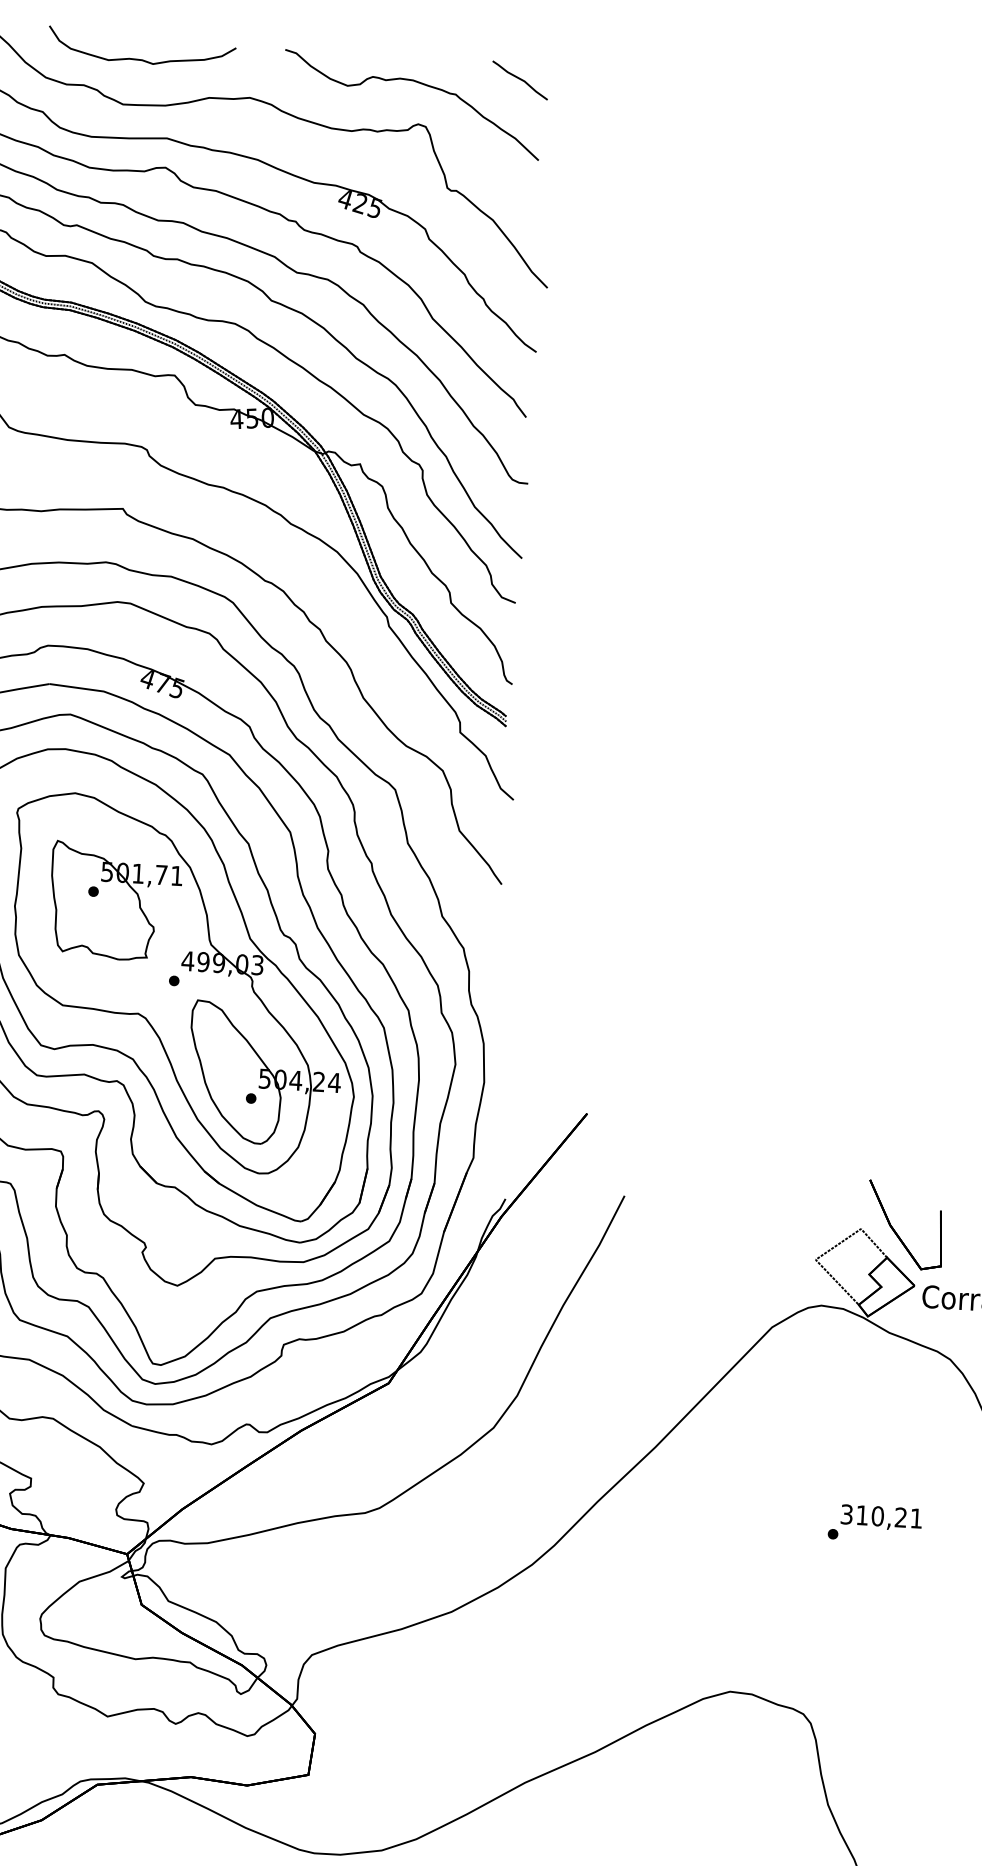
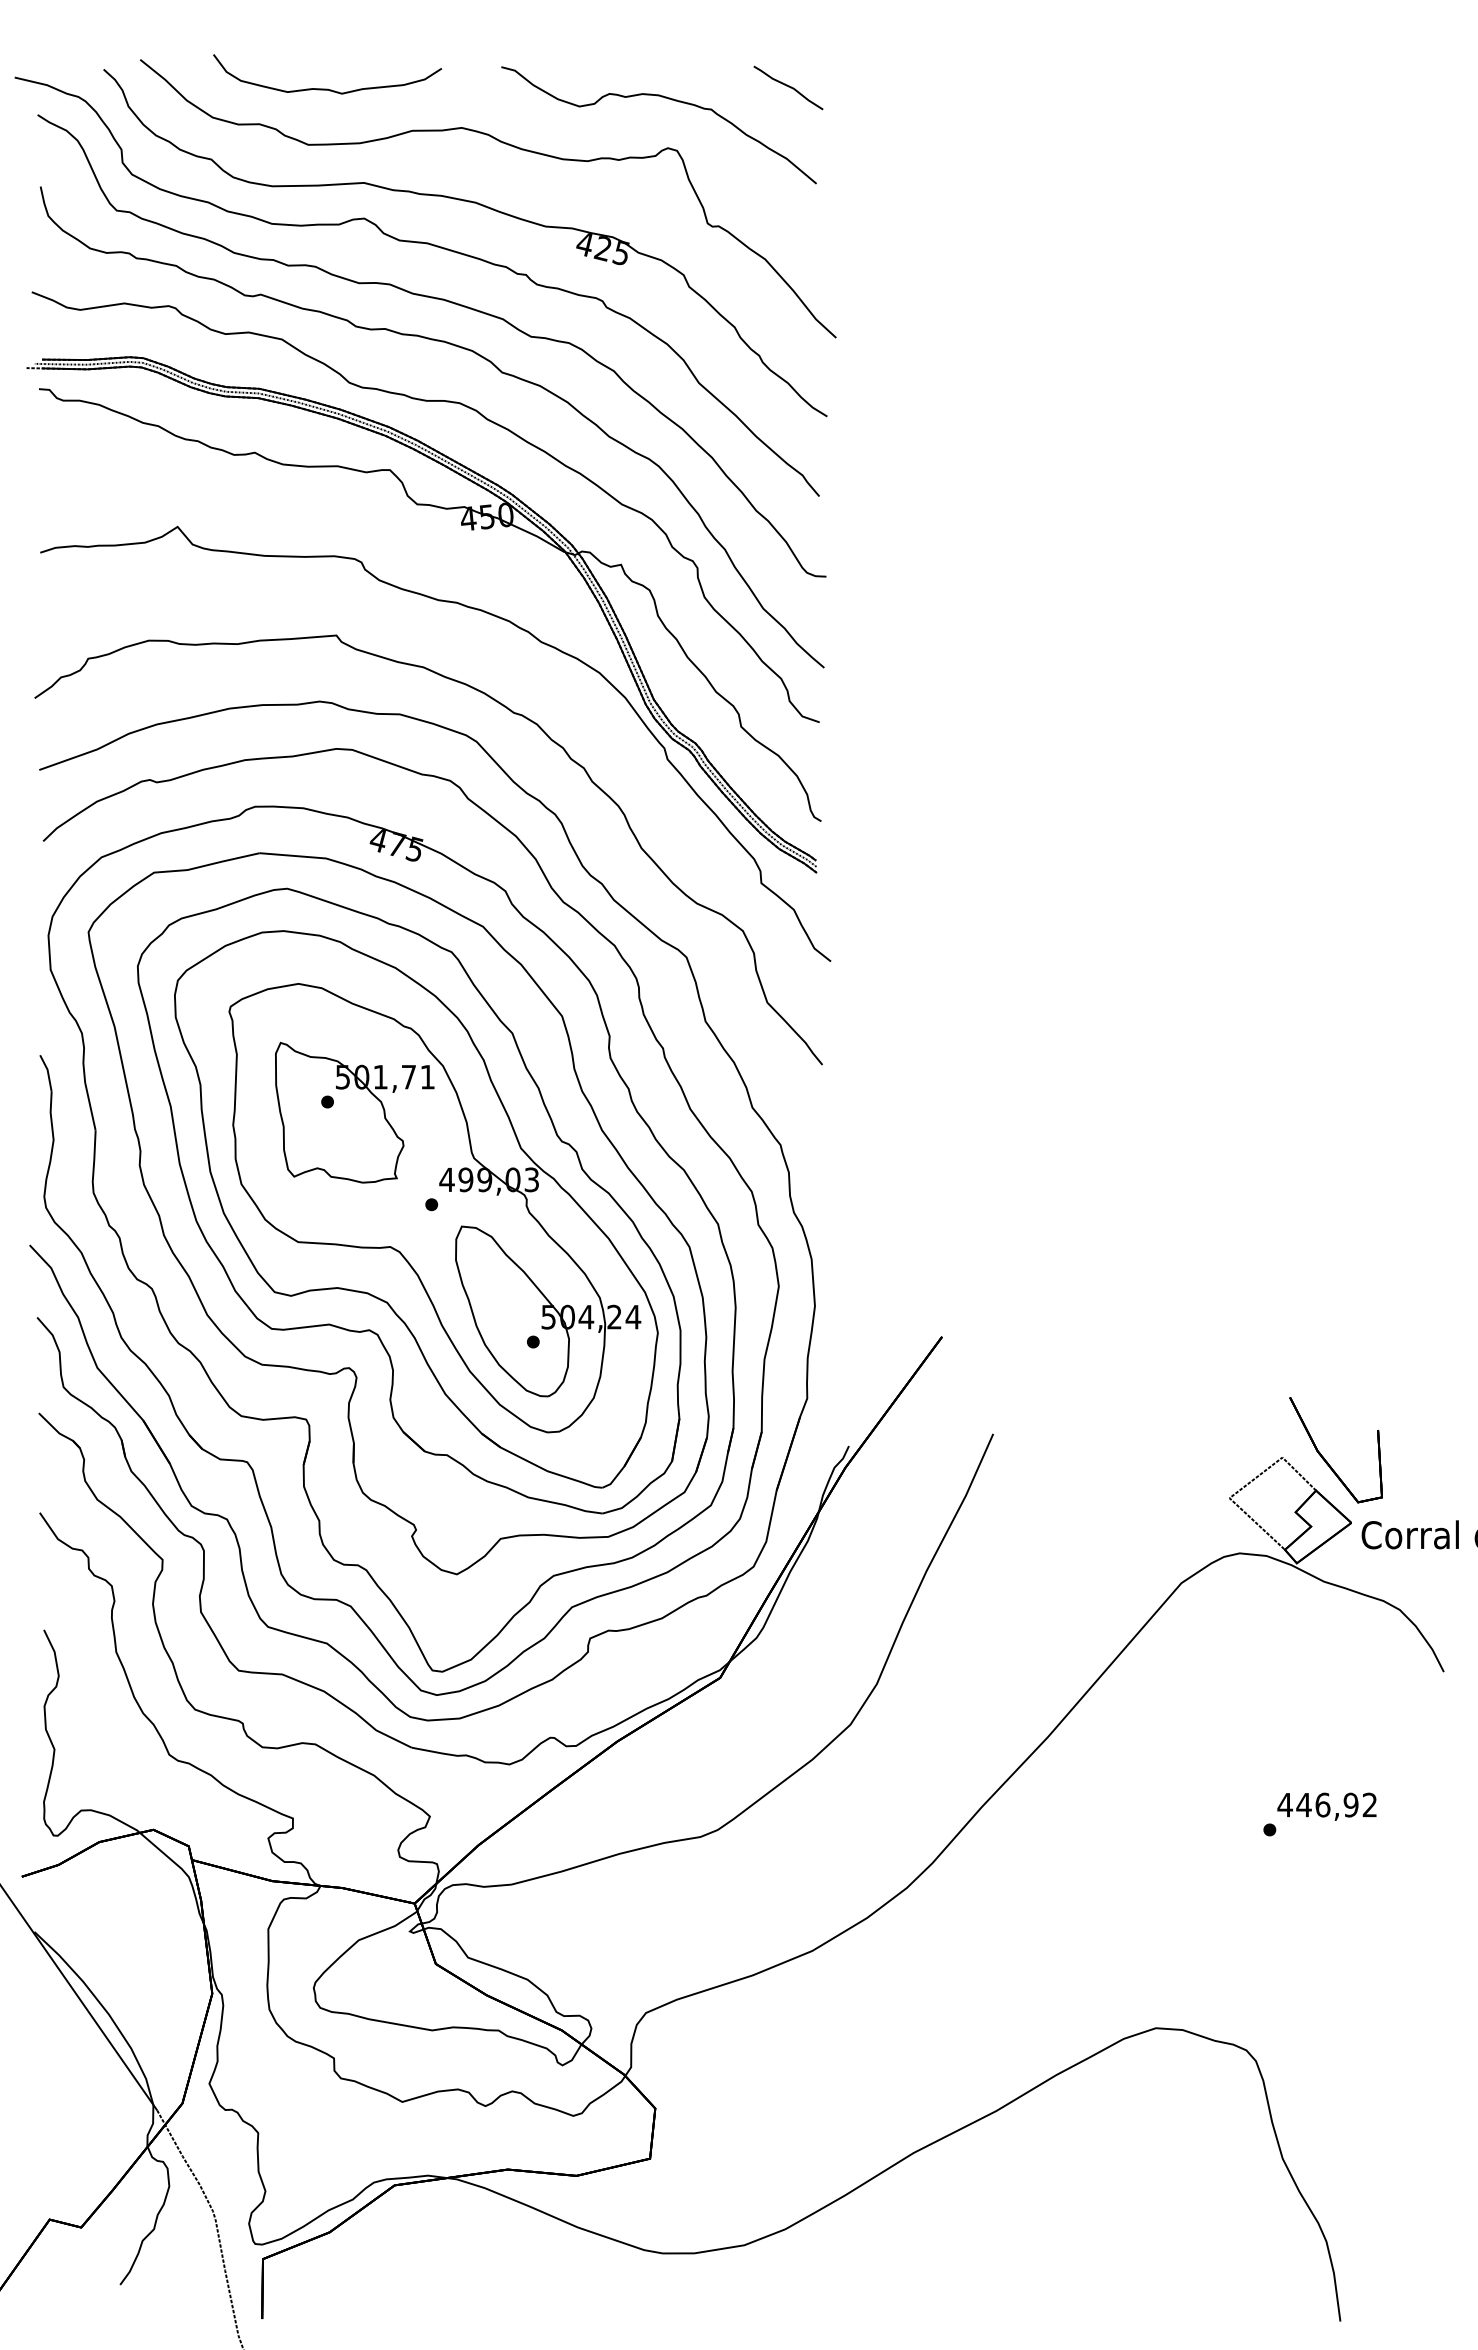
text: (880, 1516) -> (1326, 1804), 310,21 -> 446,92

